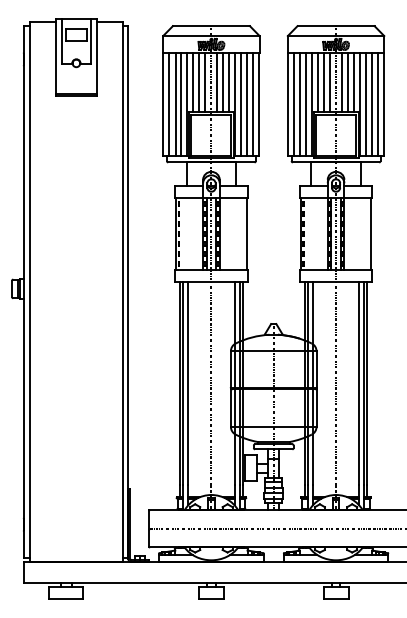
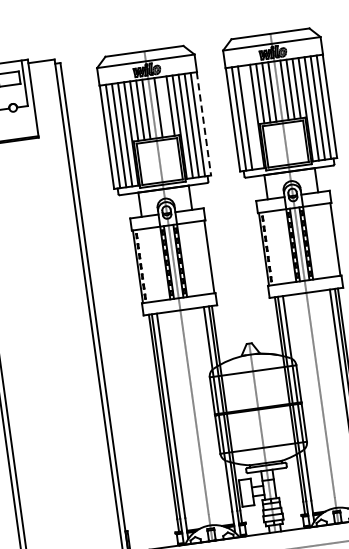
line: (223, 82) -> (164, 106), removed
line: (306, 104) -> (251, 117), removed
line: (259, 105) -> (204, 124), solid -> dashed

